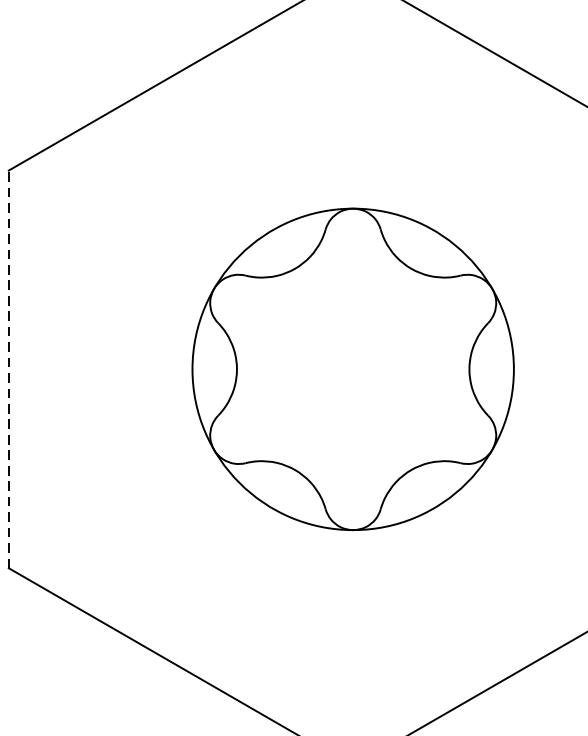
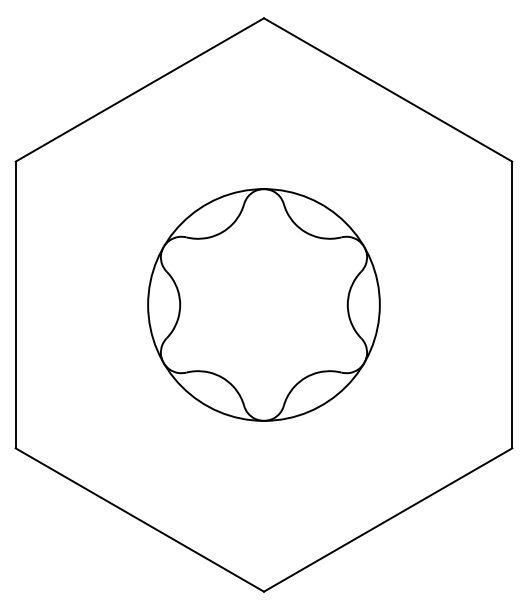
line: (8, 368) -> (15, 304), dashed -> solid

